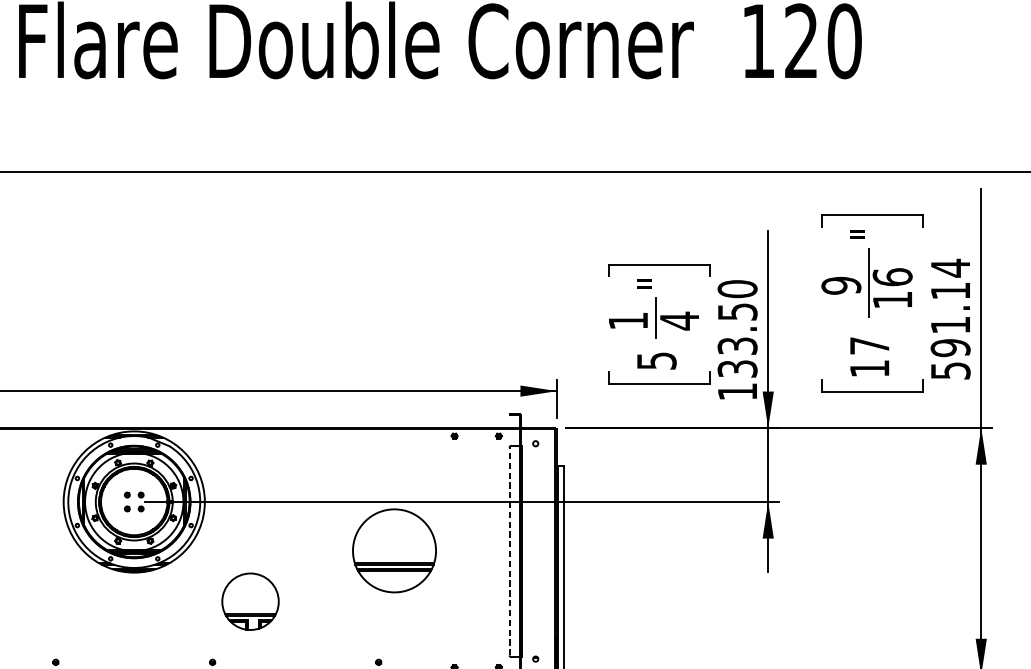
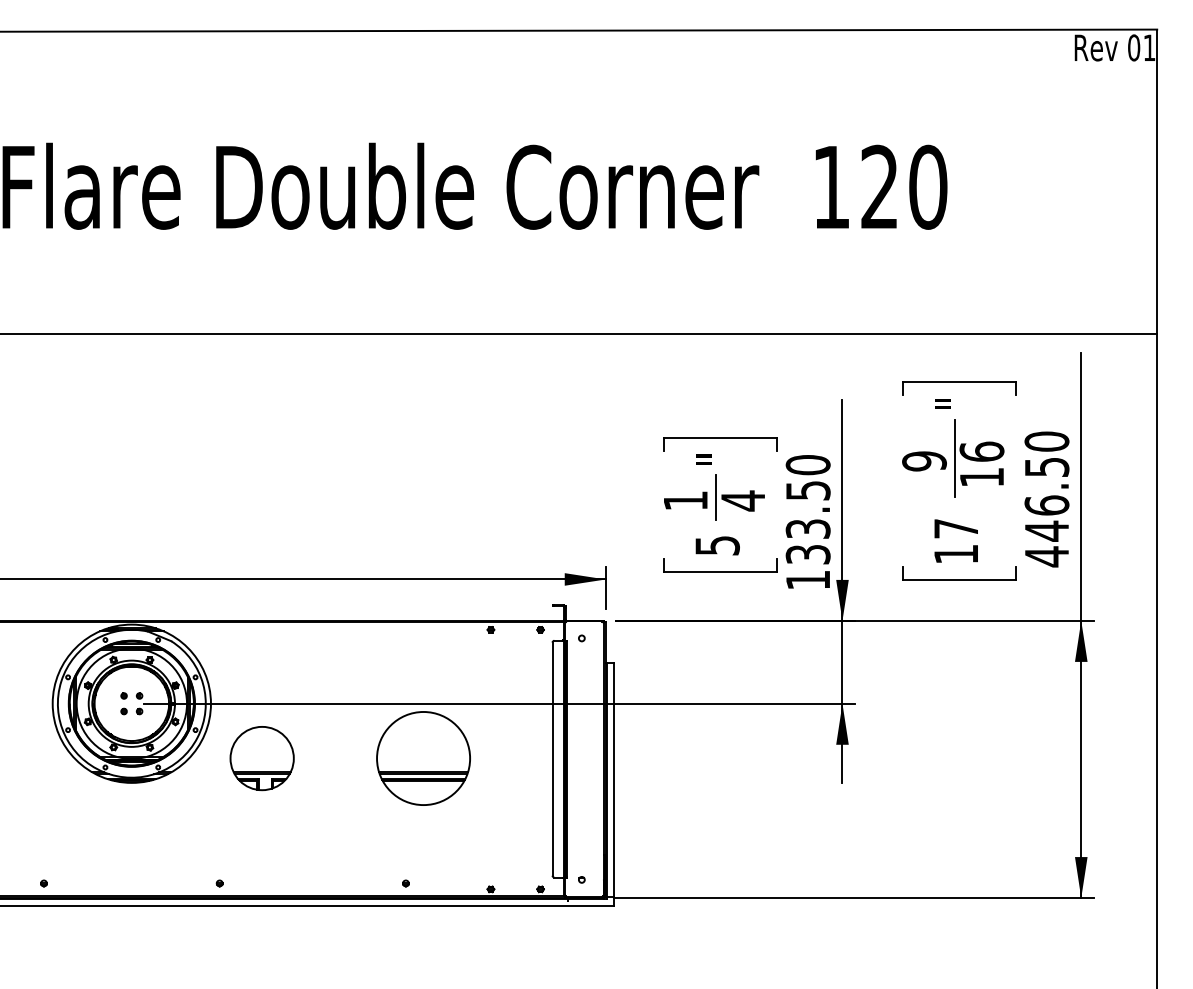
text: (950, 319) -> (1046, 499), 591.14 -> 446.50
line: (509, 551) -> (552, 759), dashed -> solid
part: (249, 601) -> (261, 758), moved

